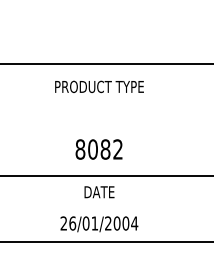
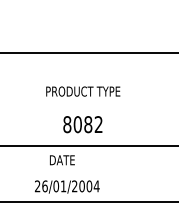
text: (99, 86) -> (83, 91), moved
text: (99, 192) -> (62, 160), moved
text: (99, 224) -> (67, 187), moved

